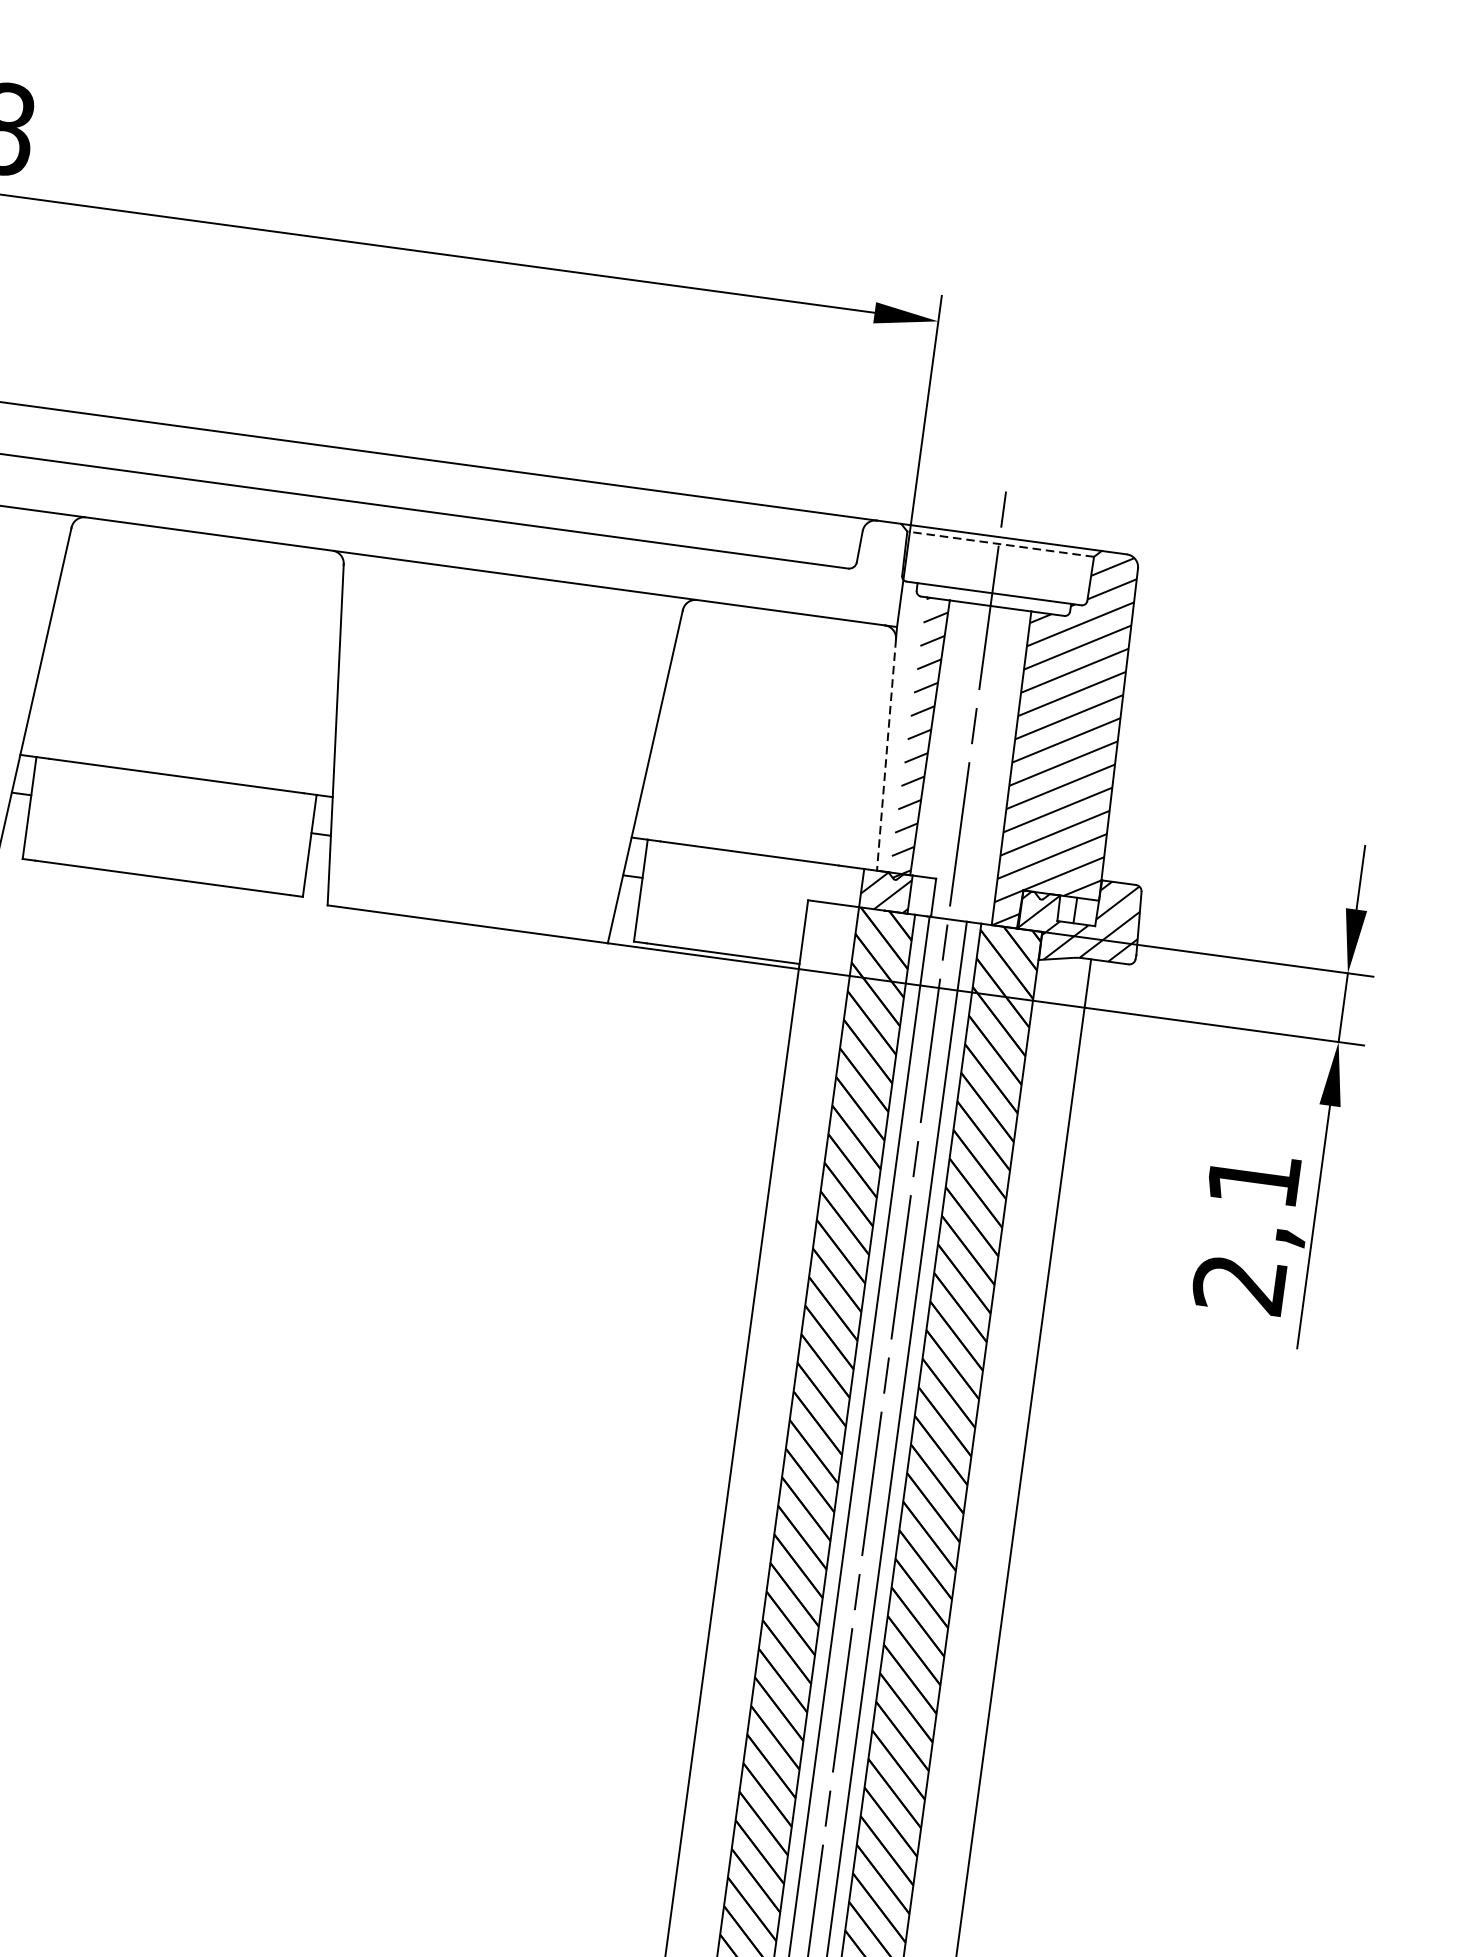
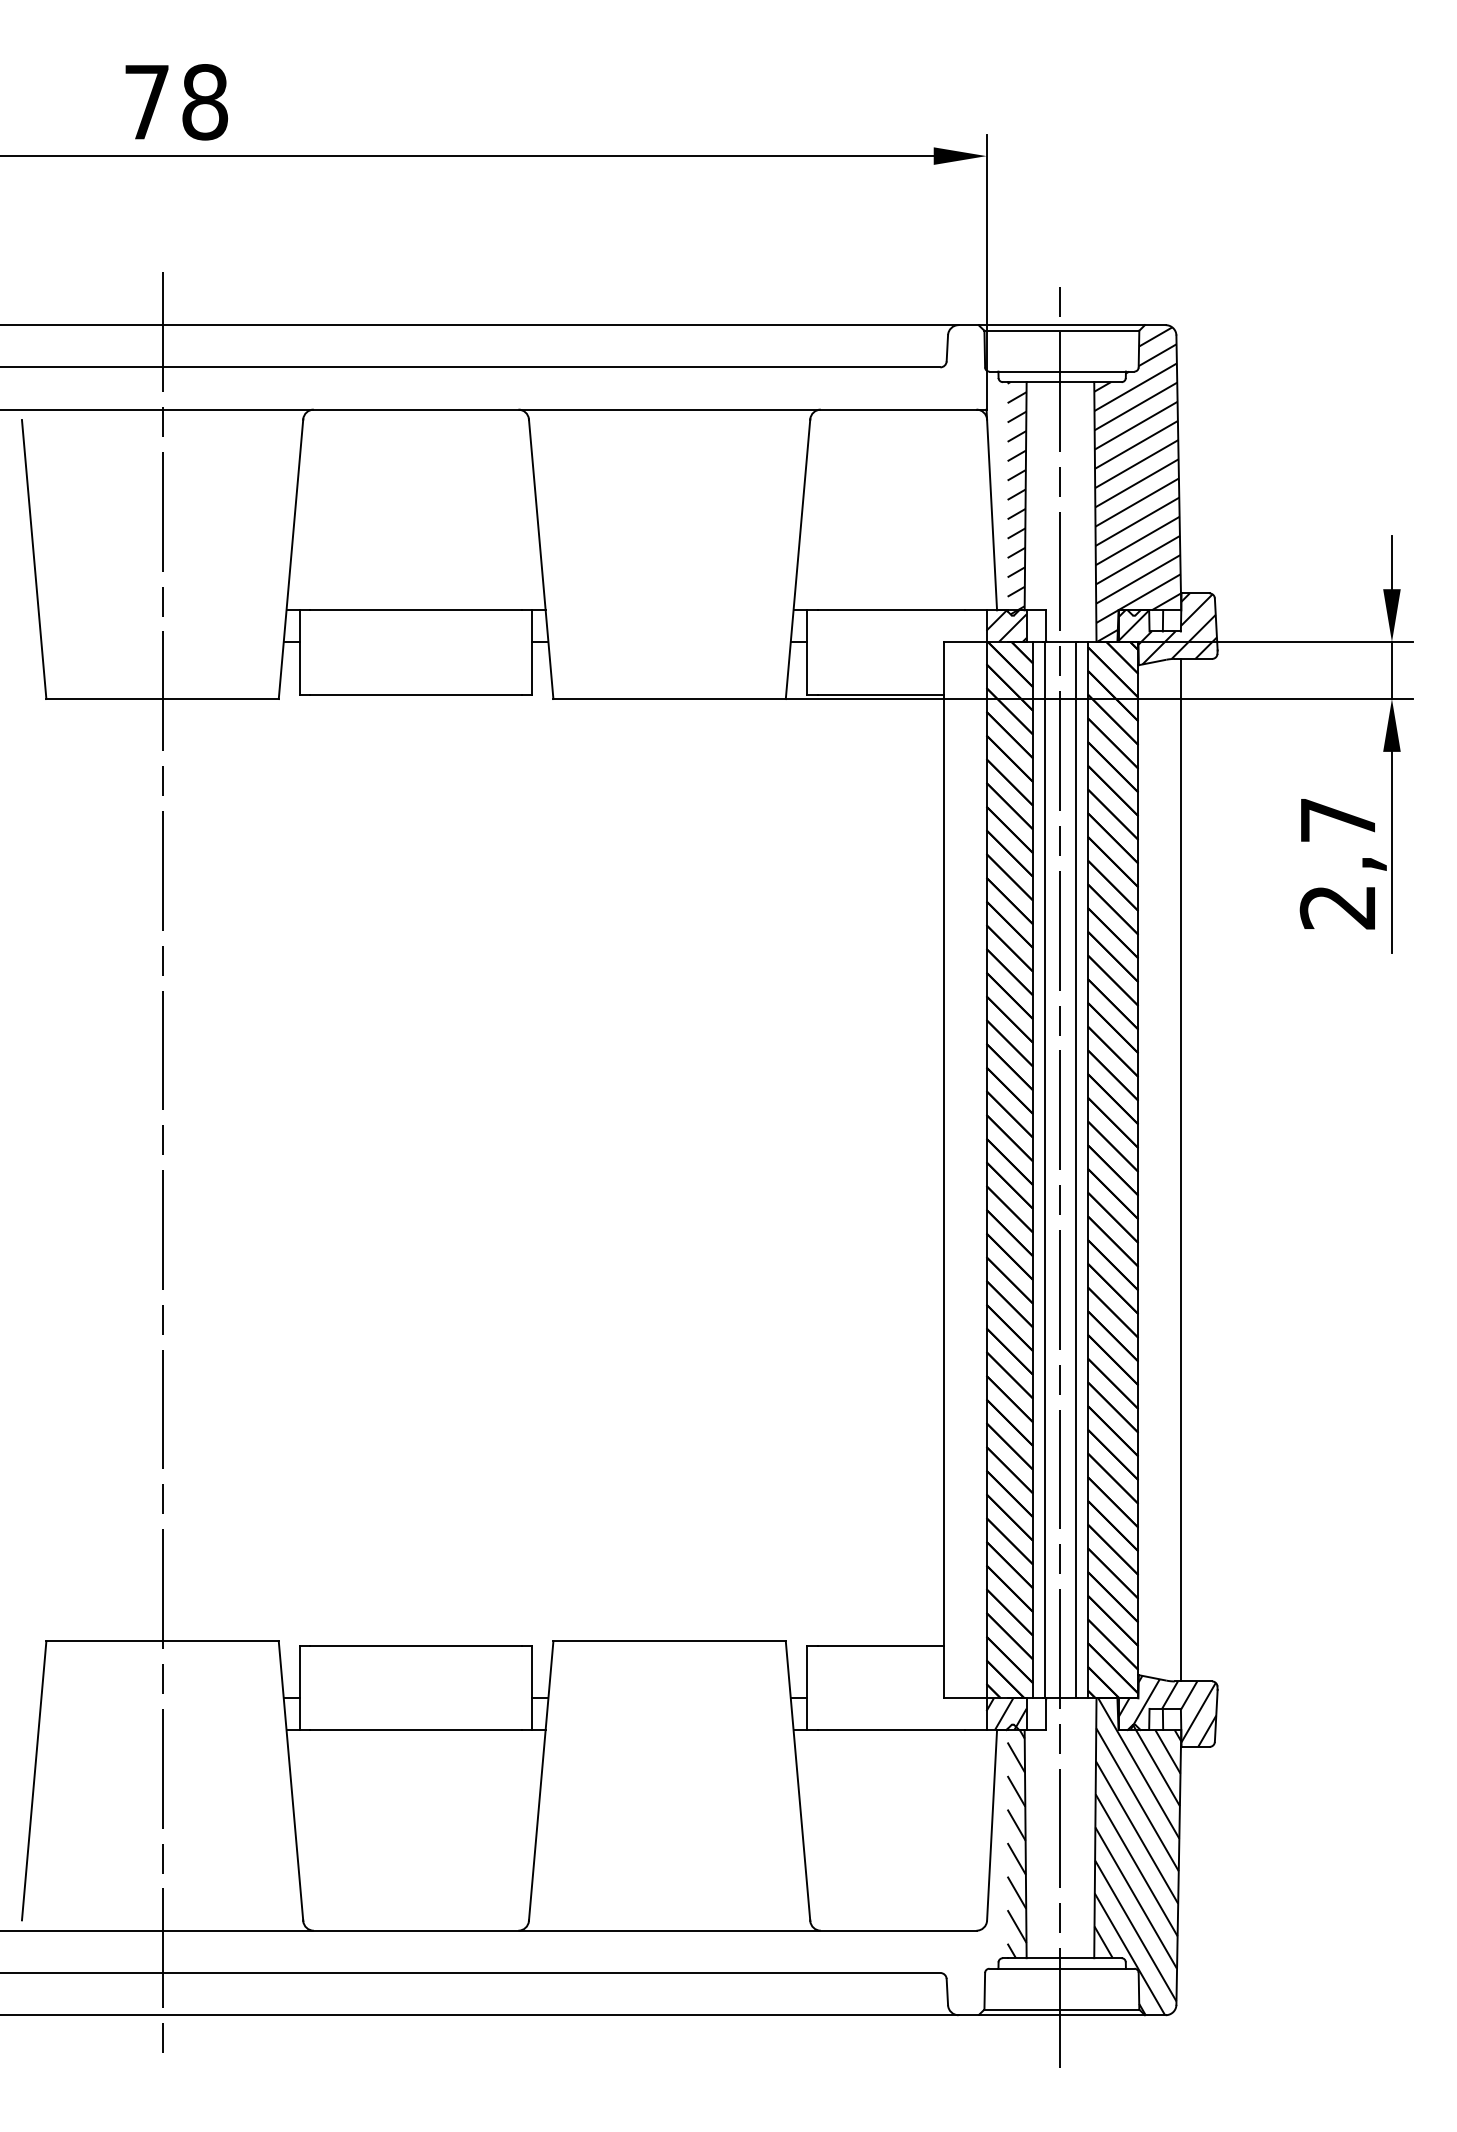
line: (1000, 543) -> (1061, 330), dashed -> solid
line: (886, 755) -> (992, 515), dashed -> solid
text: (1253, 1179) -> (1337, 820), 2,1 -> 2,7

